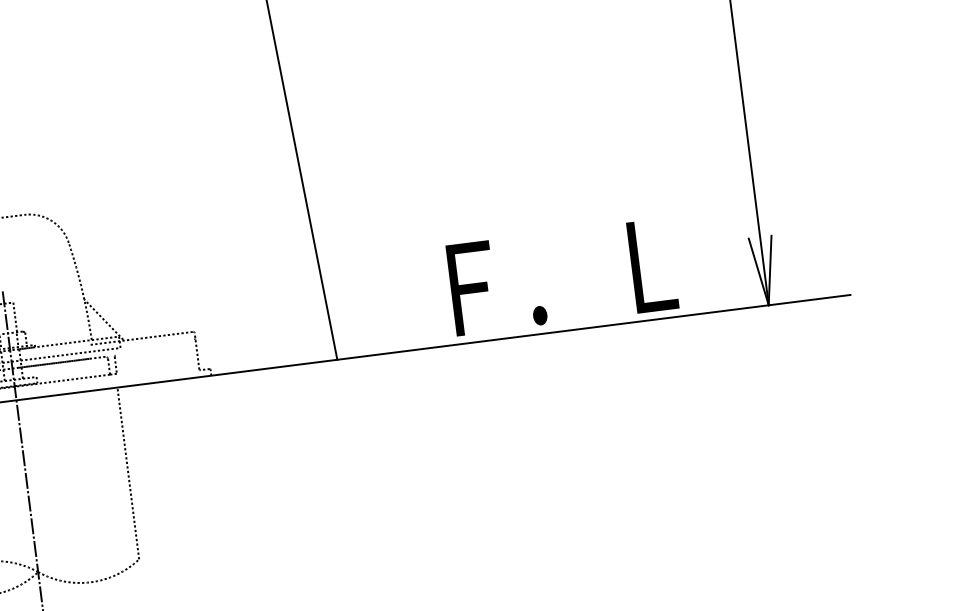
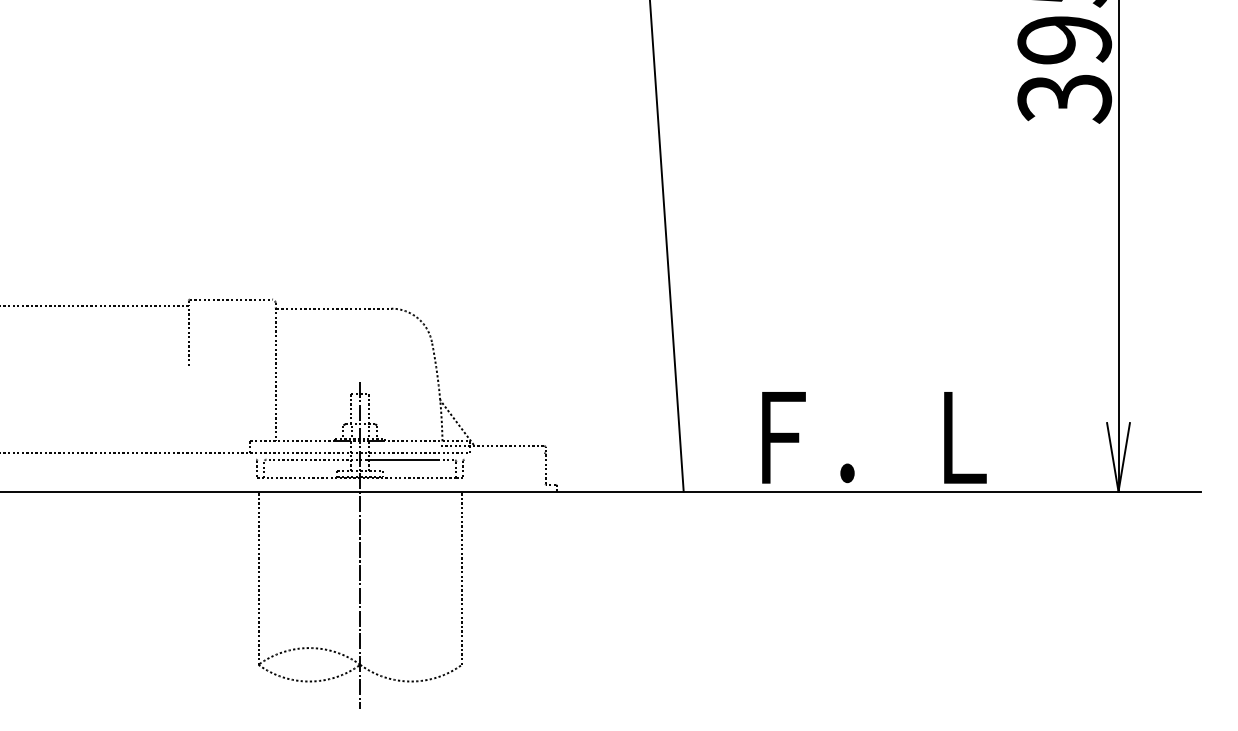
text: (562, 276) -> (874, 437), moved

